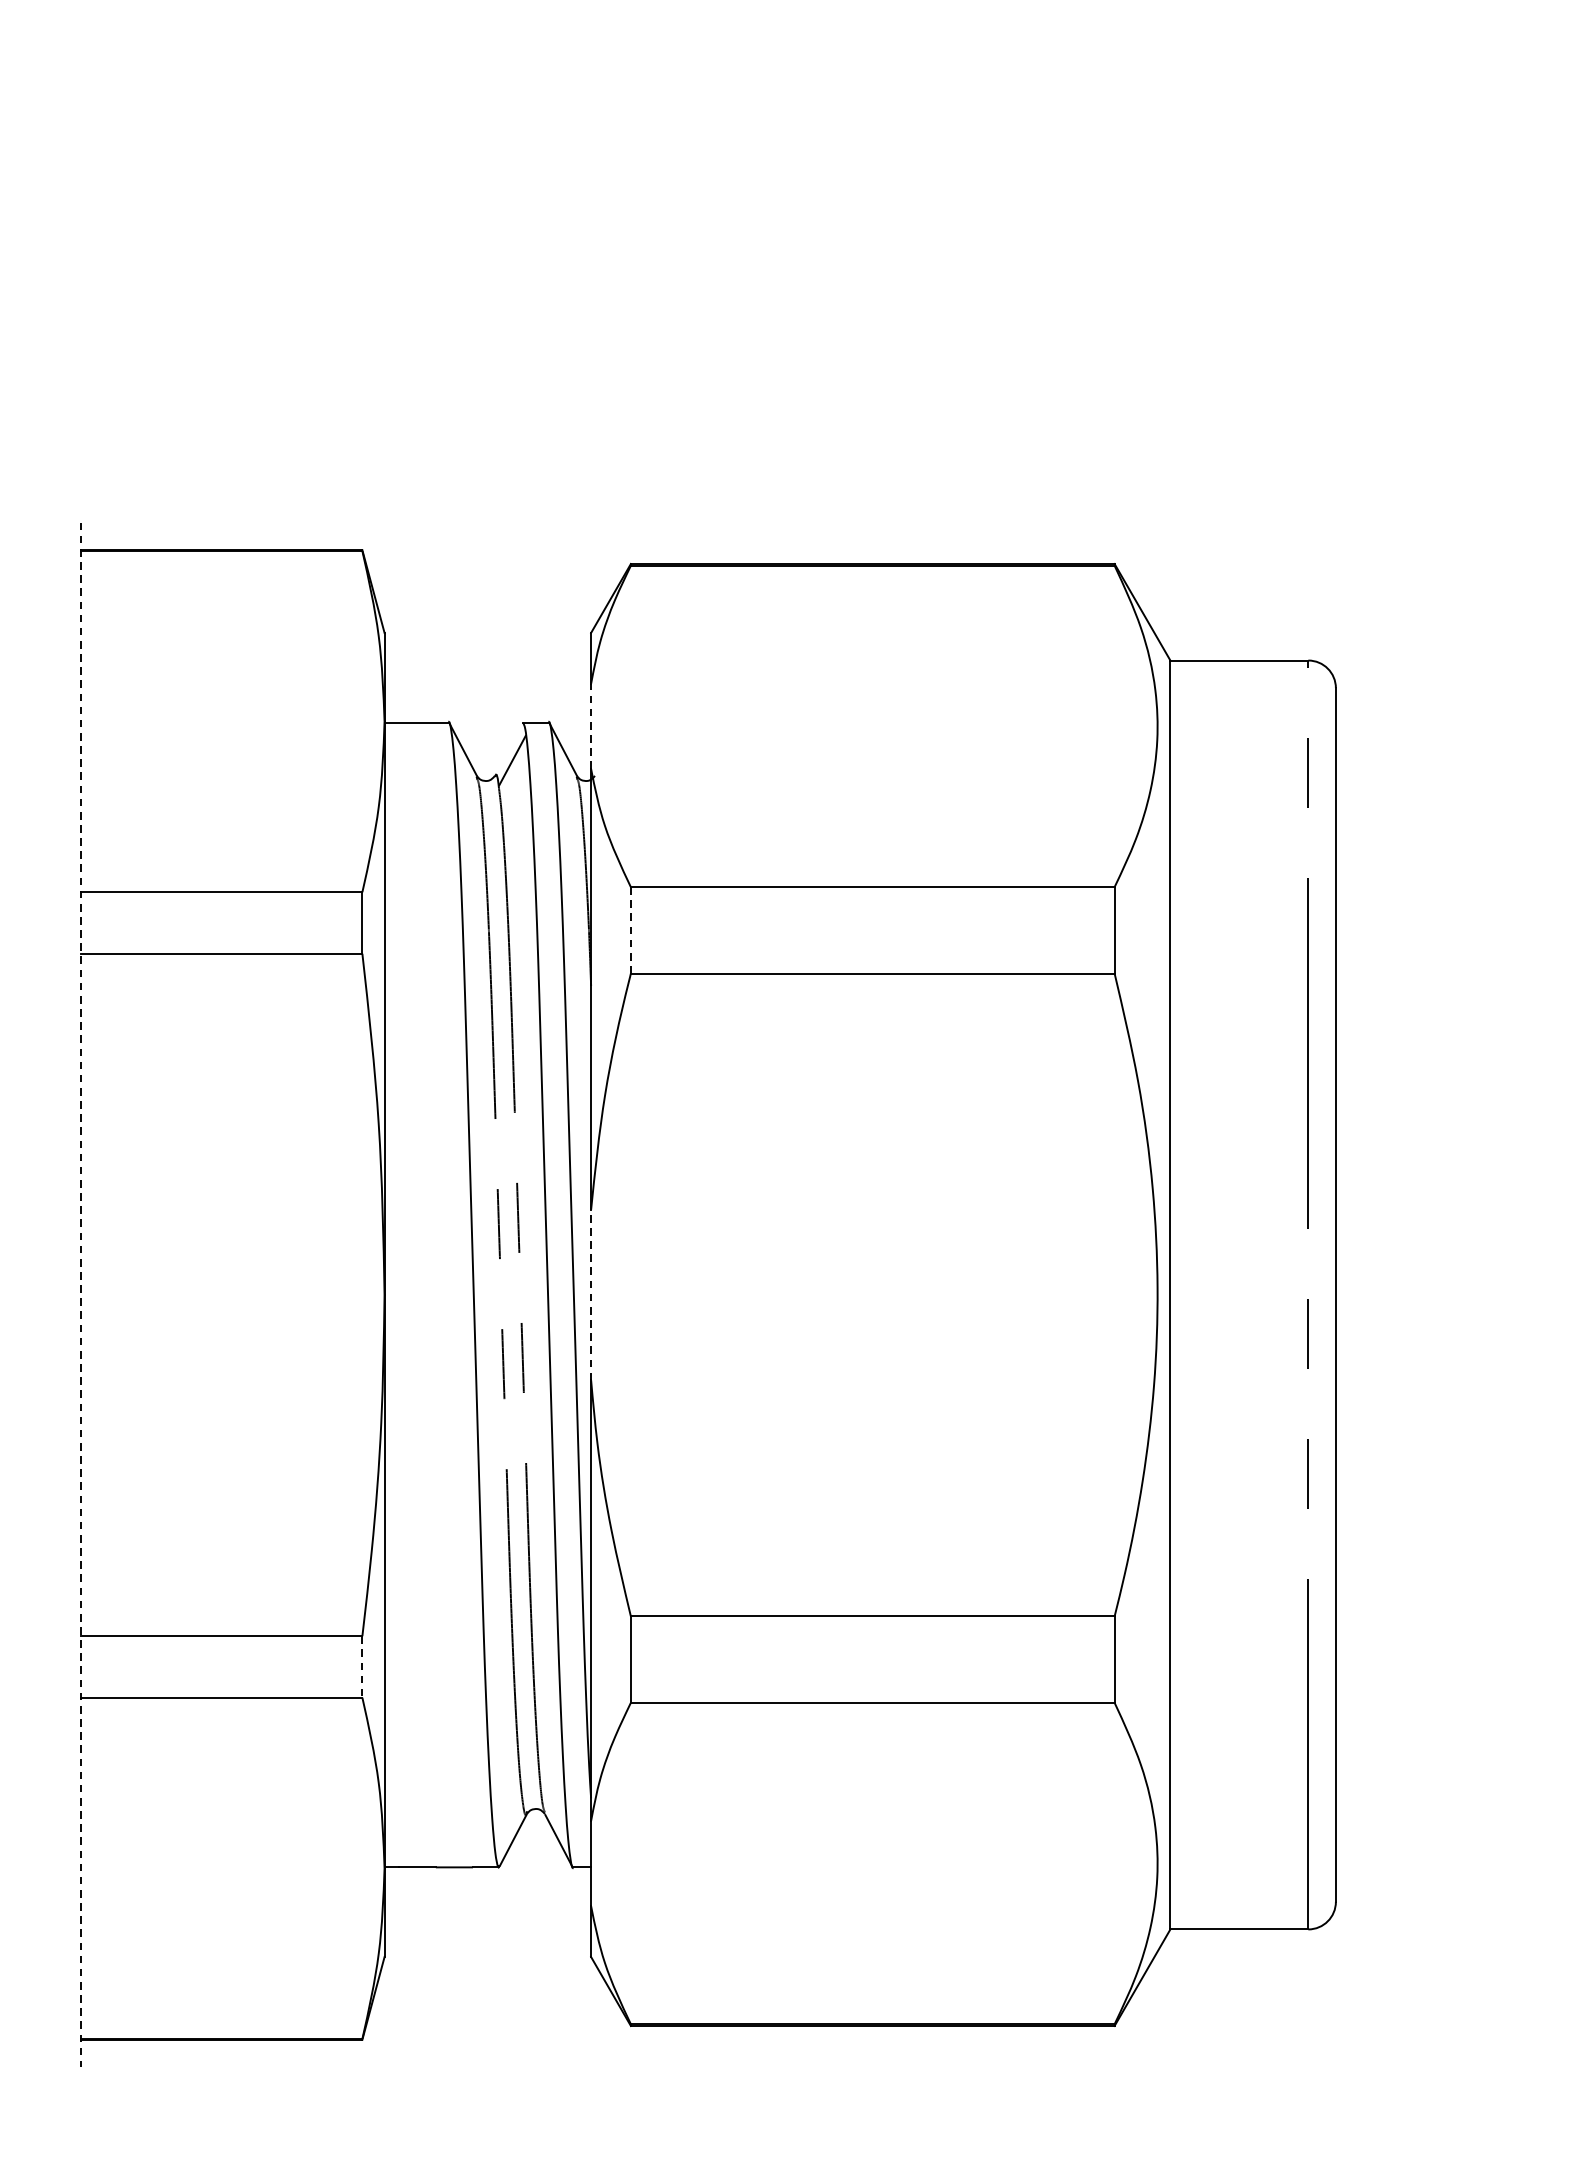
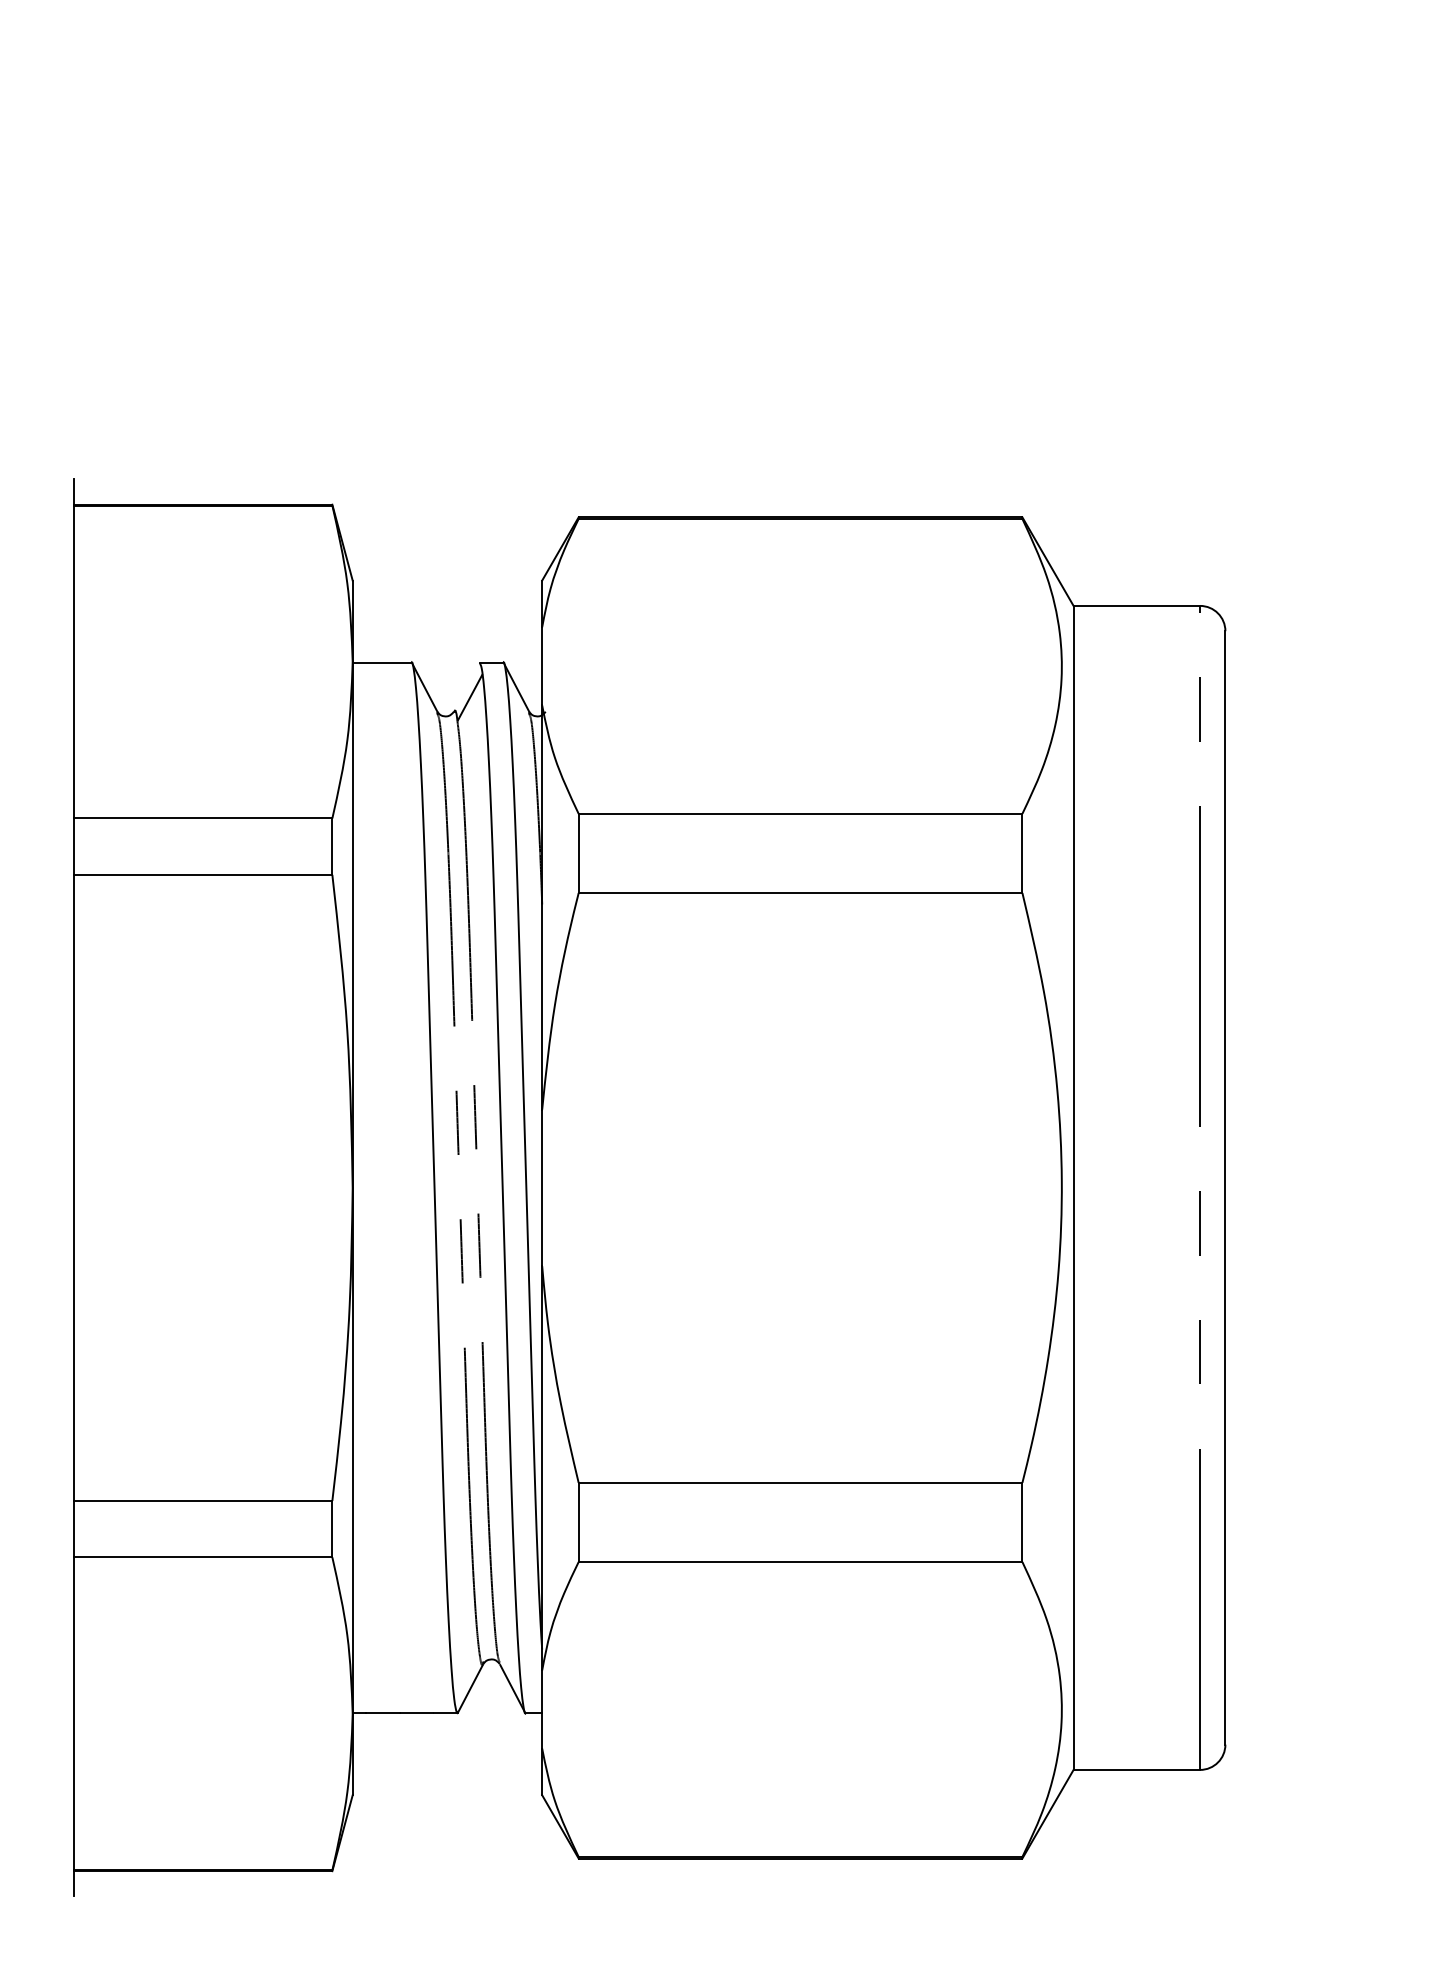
line: (591, 725) -> (542, 665), dashed -> solid
line: (630, 930) -> (578, 853), dashed -> solid
line: (81, 1294) -> (74, 1187), dashed -> solid
line: (591, 1294) -> (542, 1187), dashed -> solid
line: (362, 1667) -> (332, 1529), dashed -> solid

